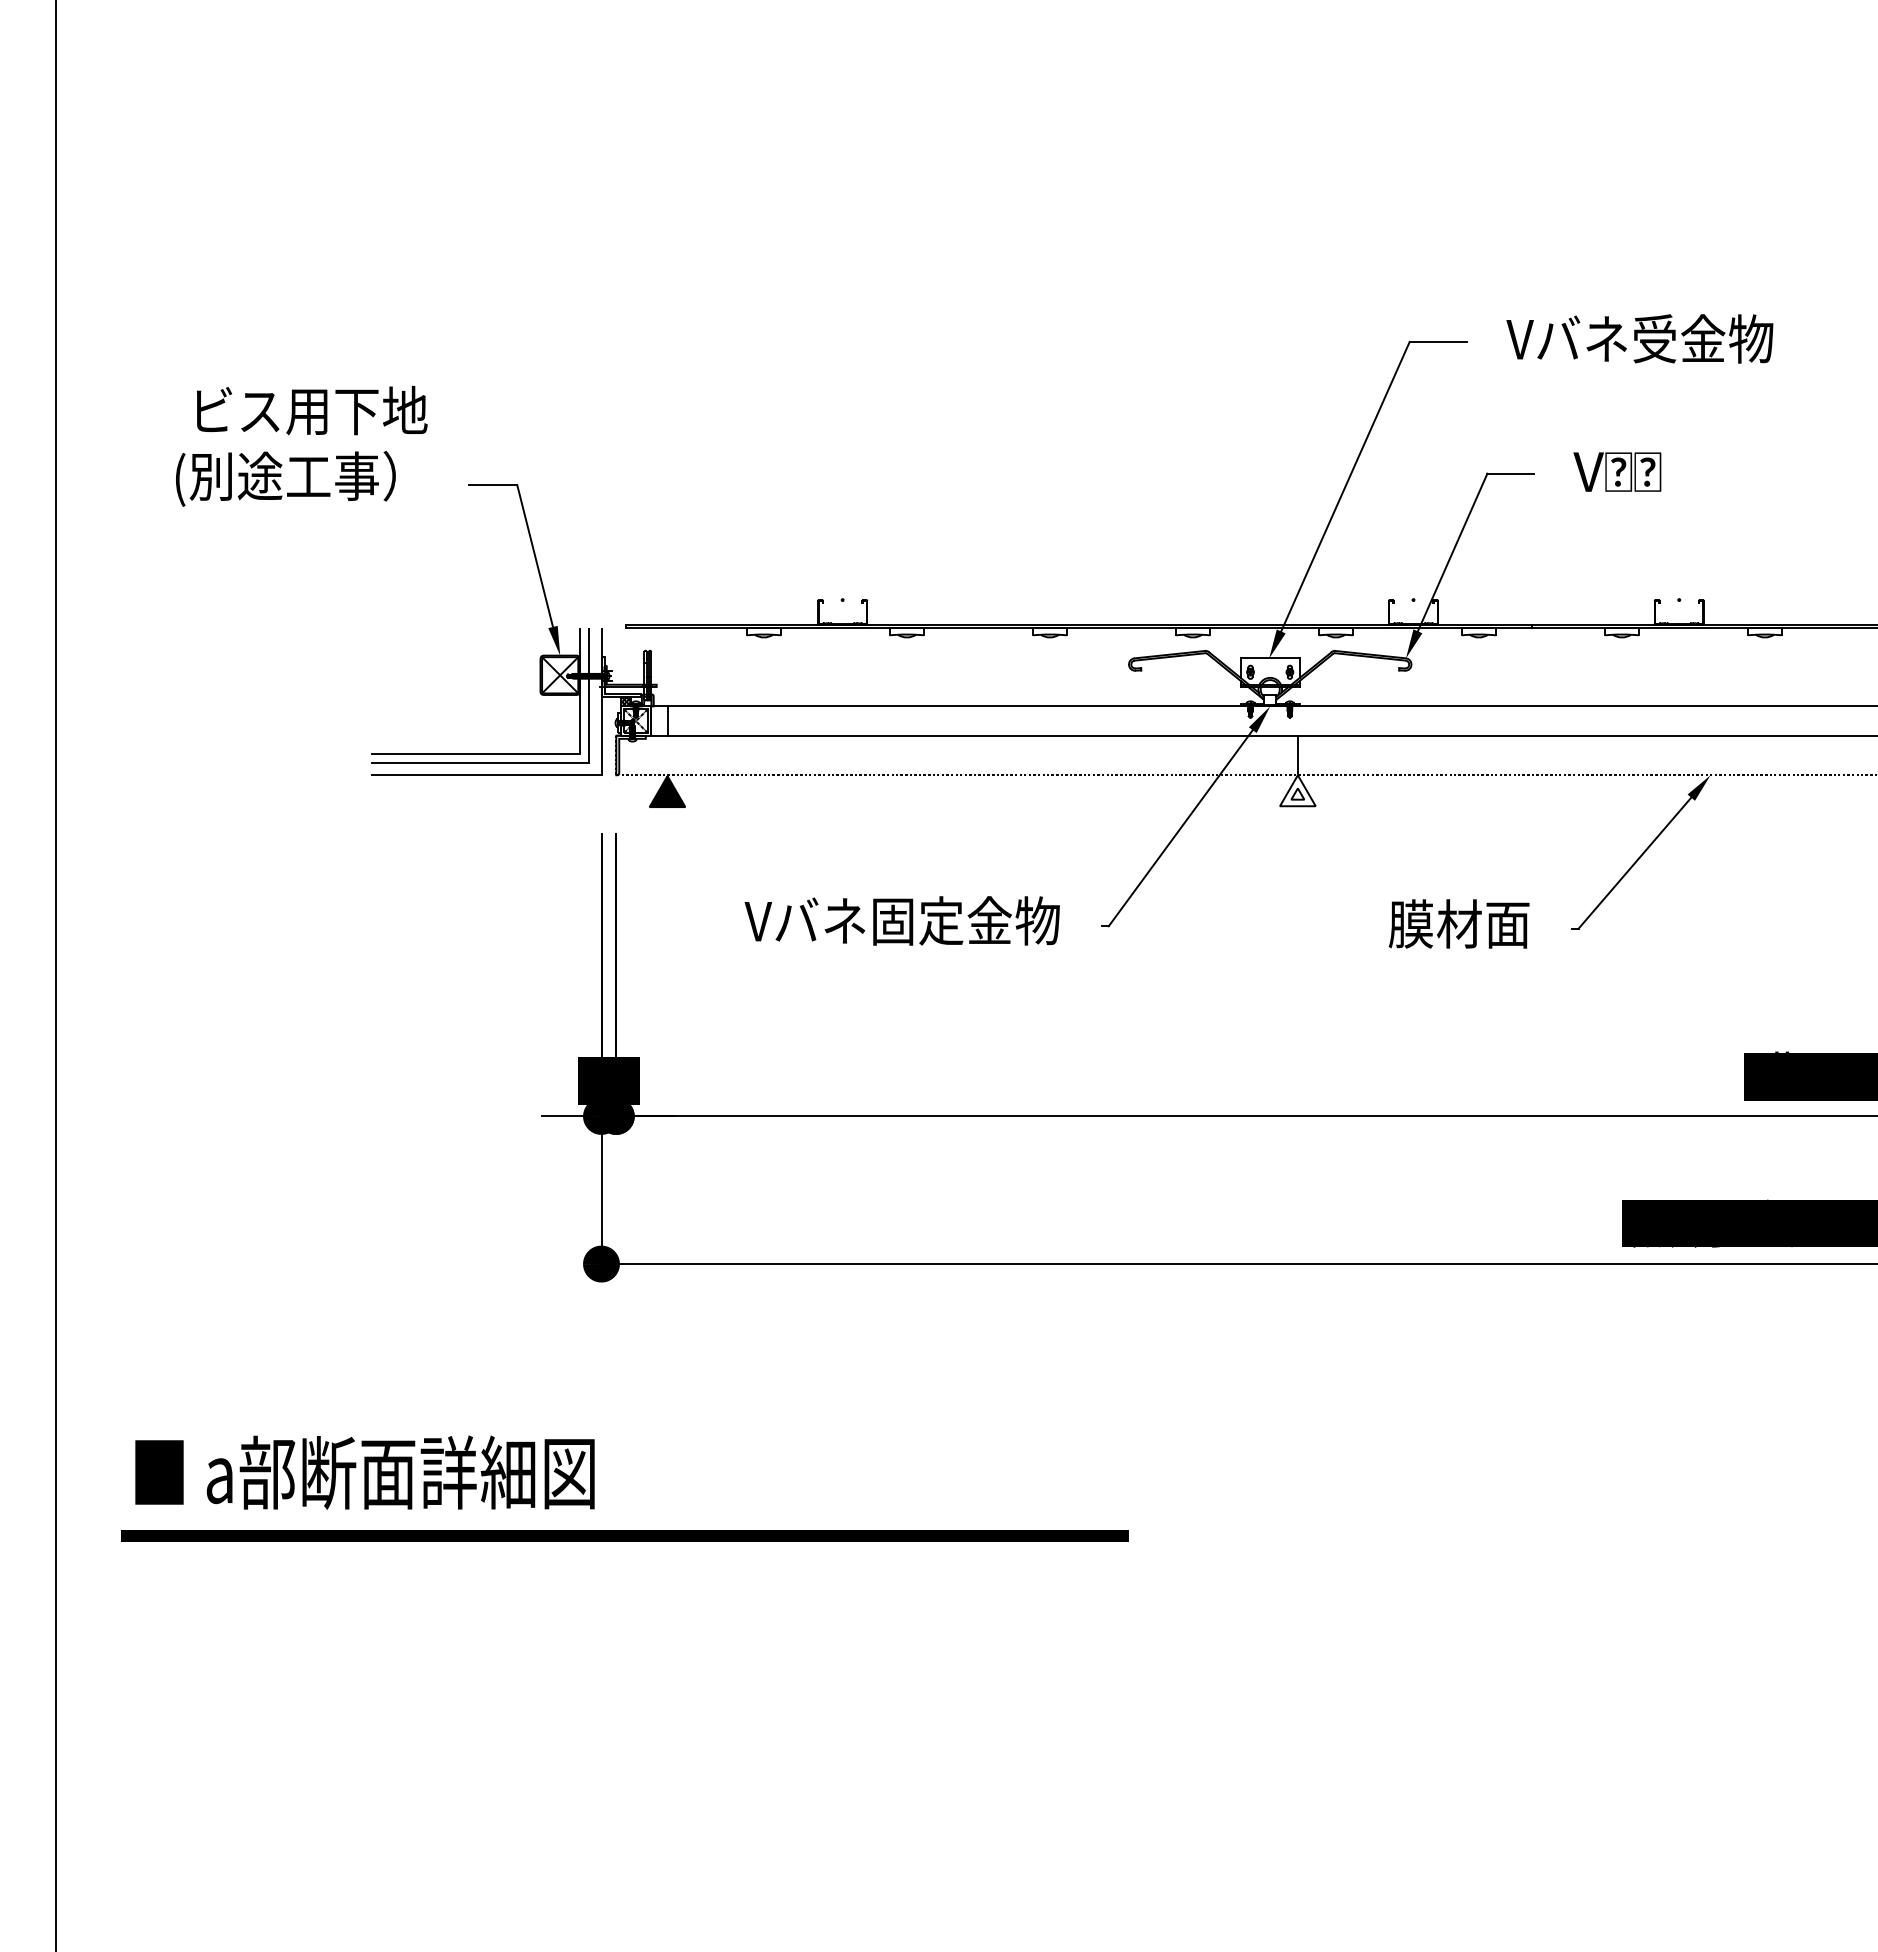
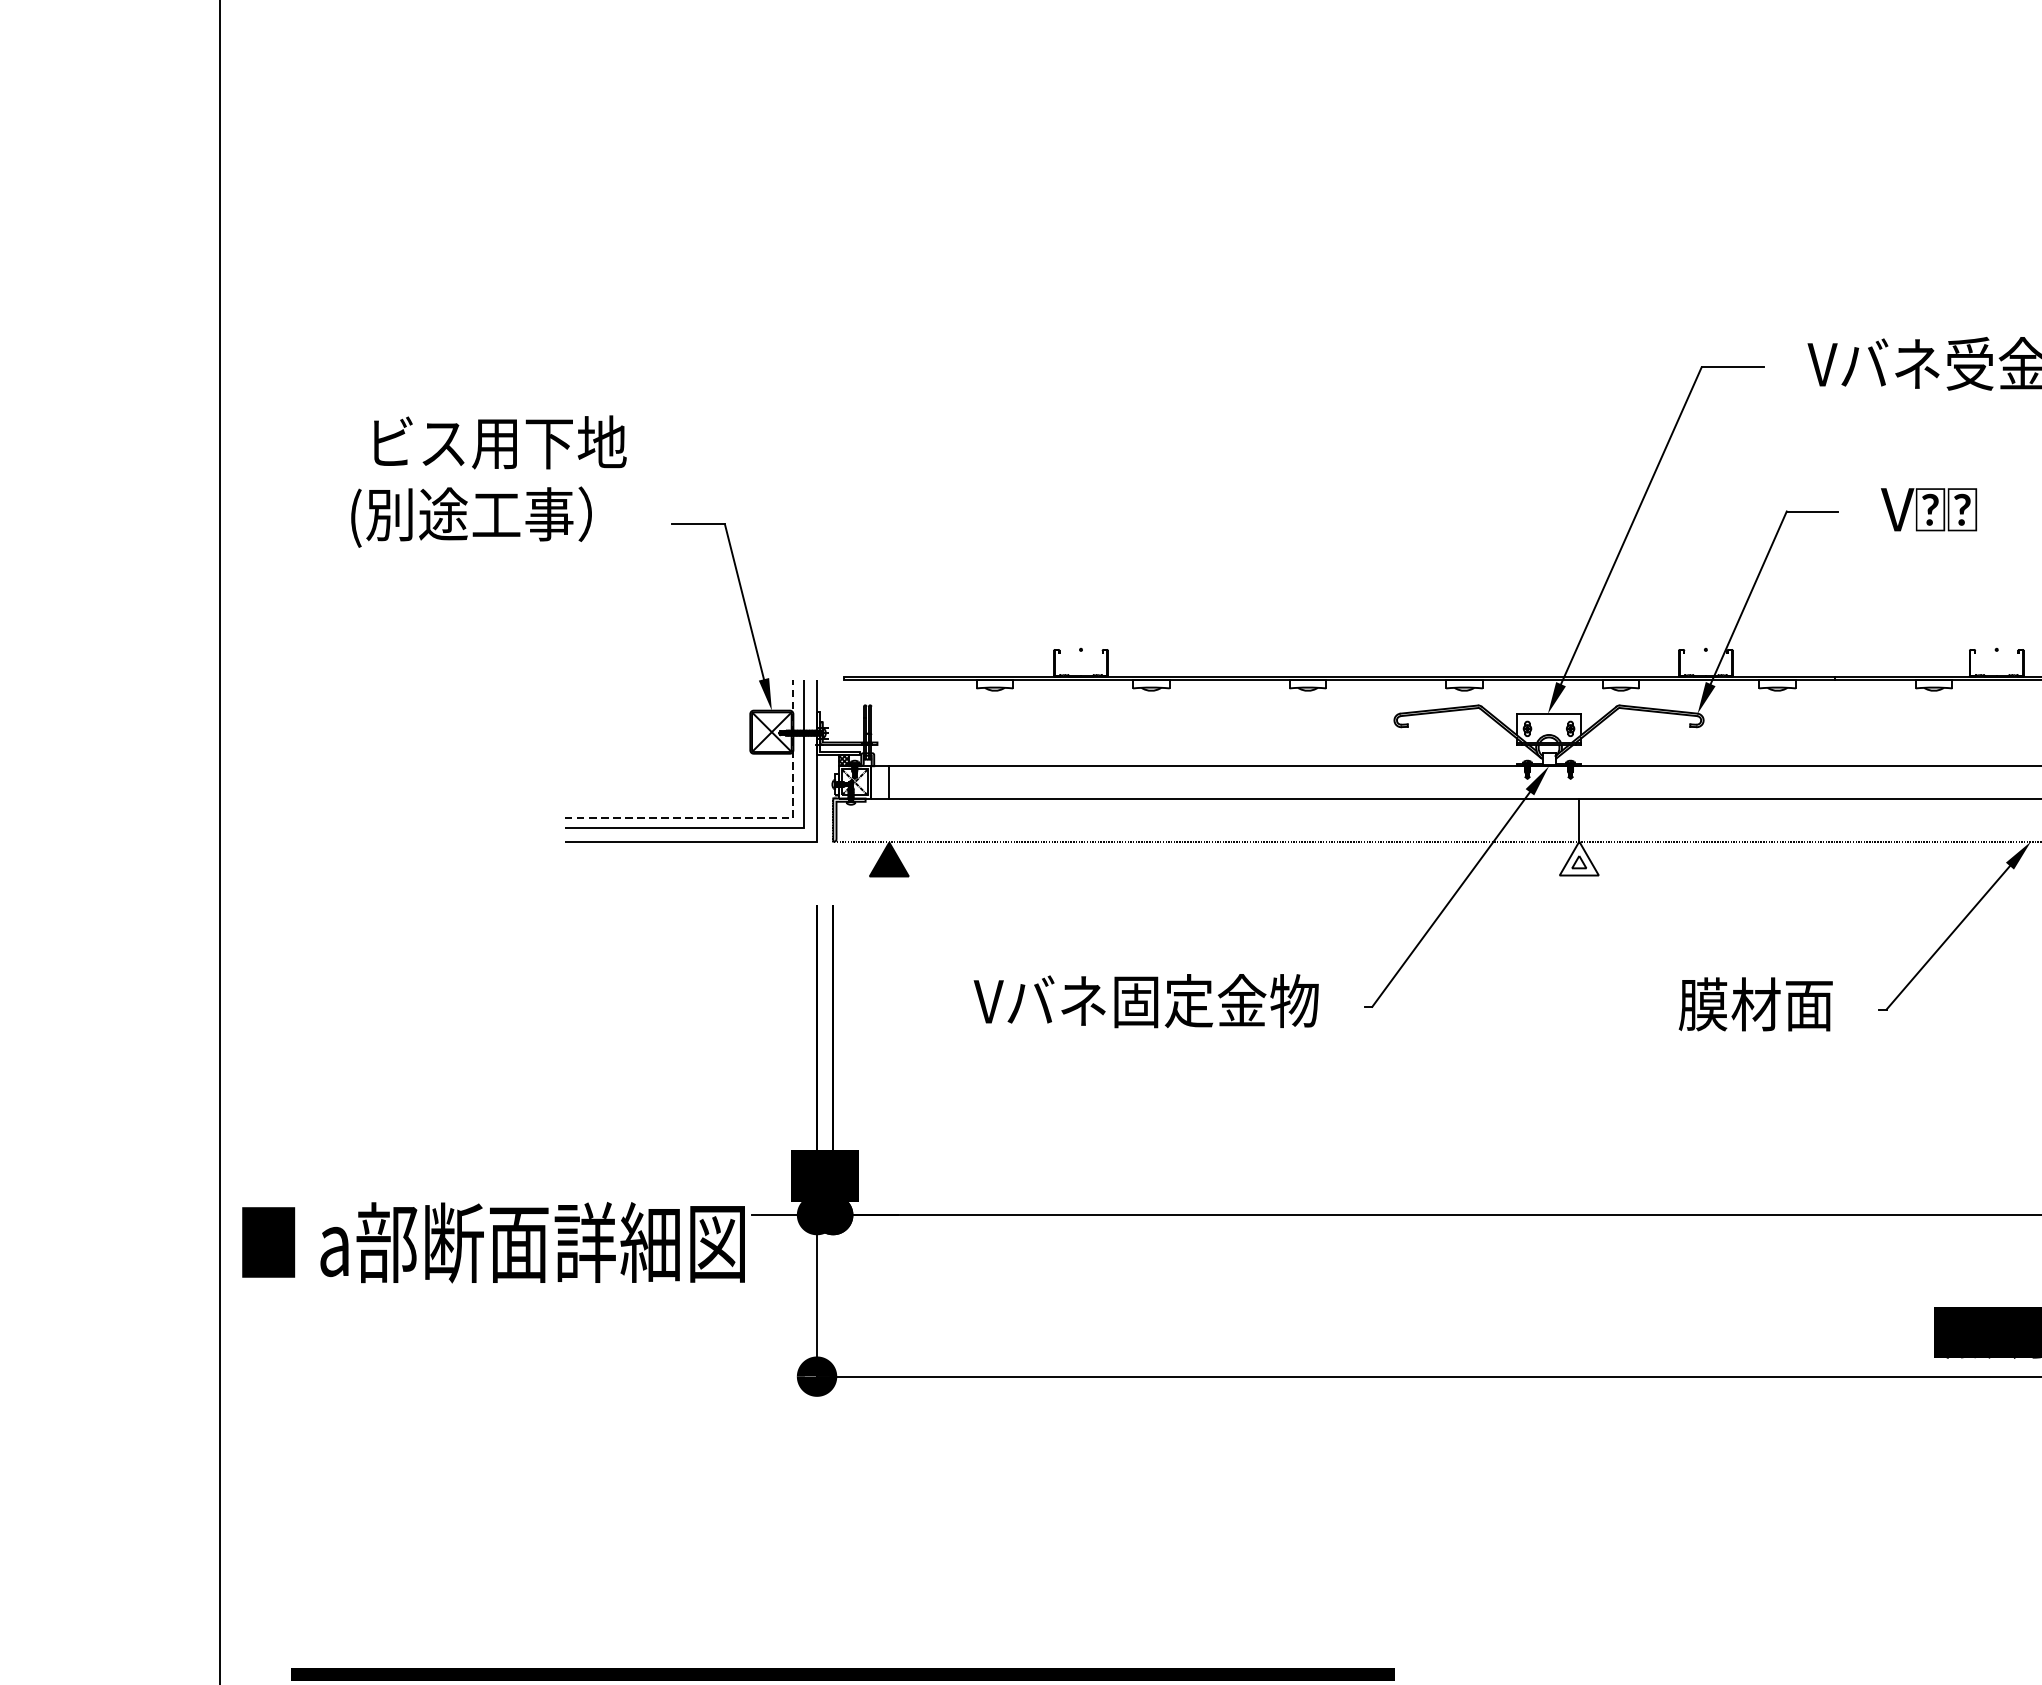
line: (538, 753) -> (748, 817), solid -> dashed
text: (364, 1472) -> (493, 1242), moved

